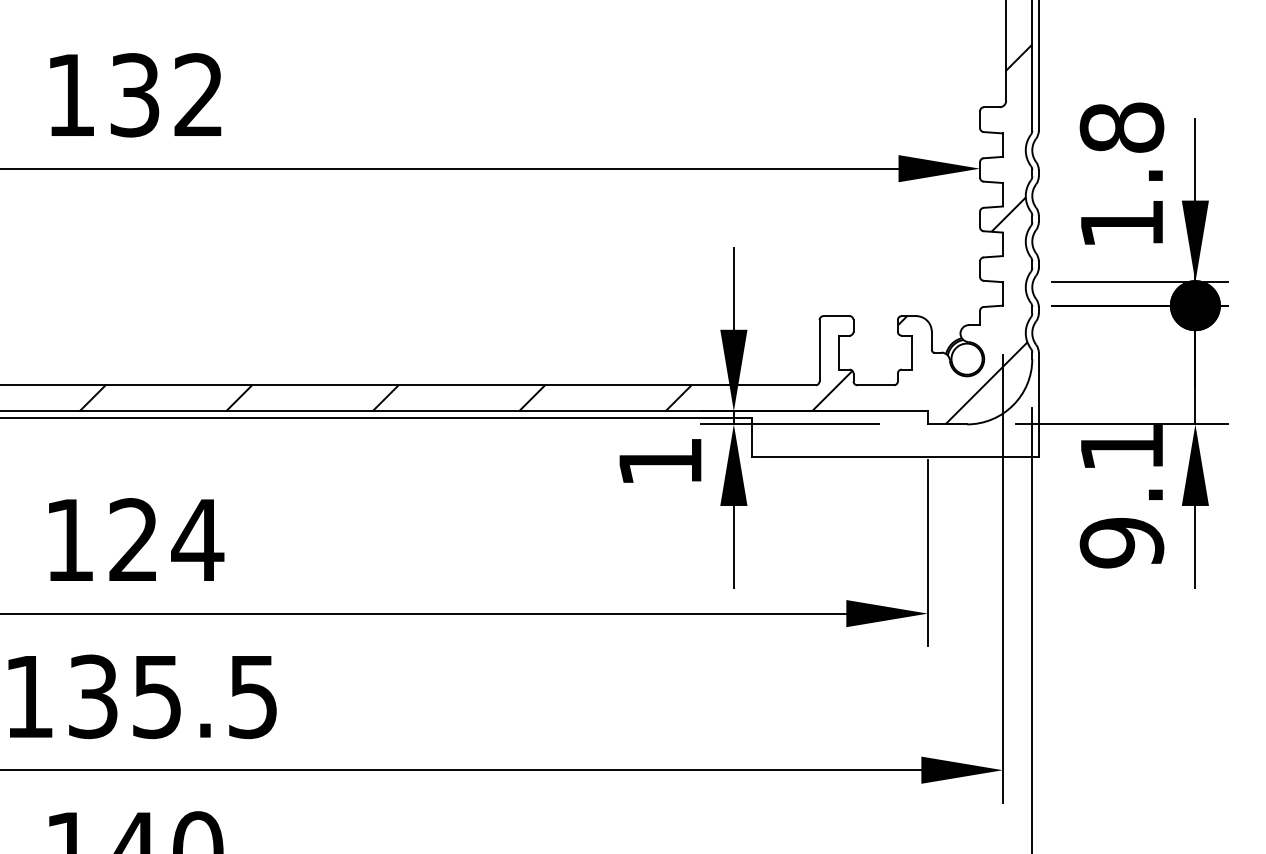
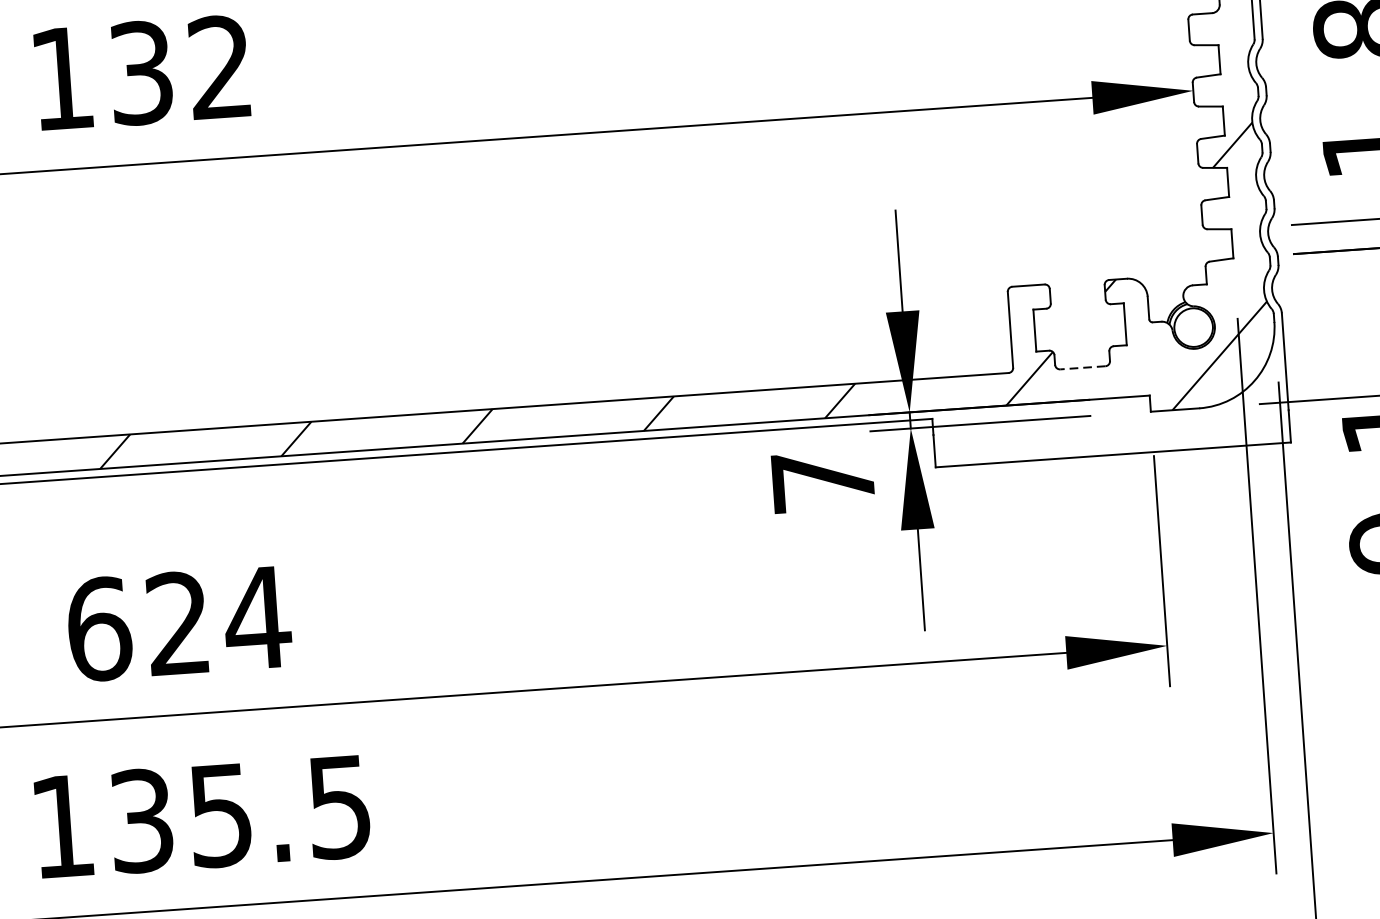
line: (875, 385) -> (1082, 368), solid -> dashed
text: (660, 461) -> (823, 480), 1 -> 7
text: (70, 540) -> (100, 629), 124 -> 624

